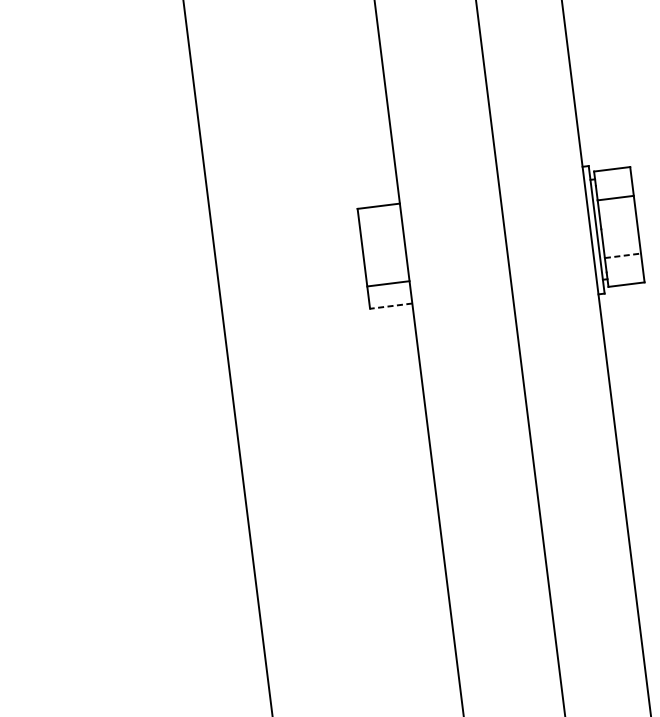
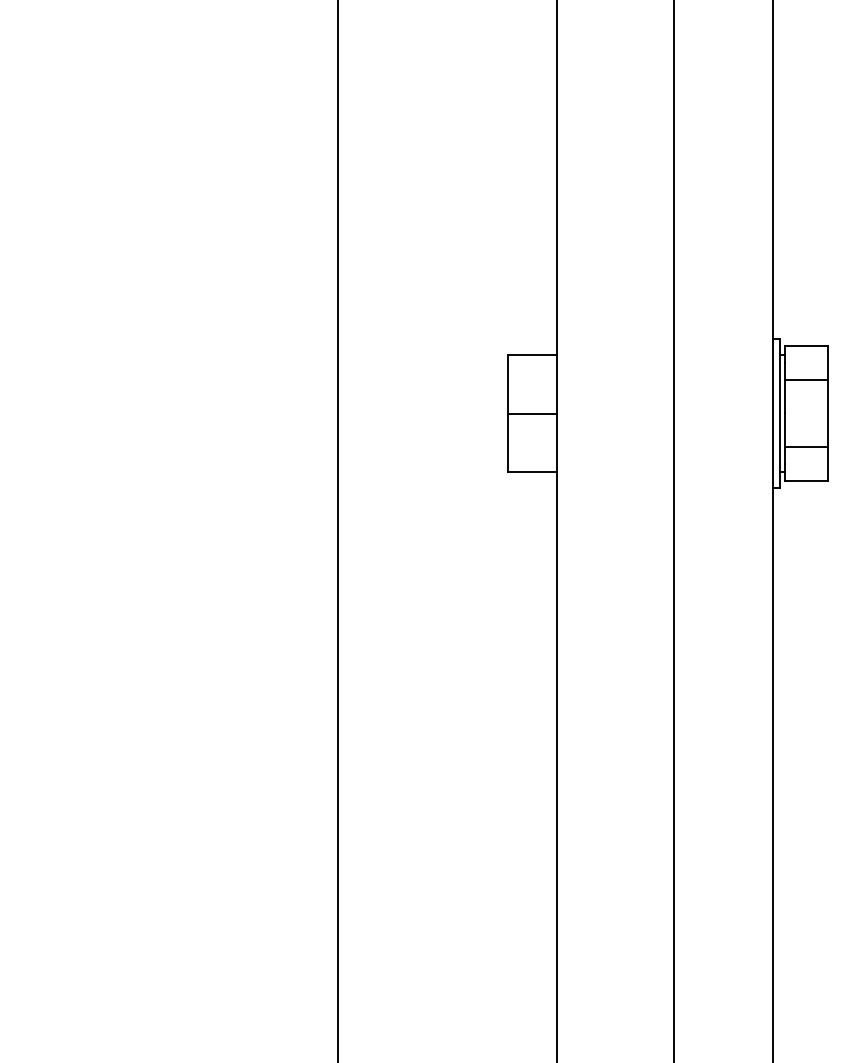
line: (622, 255) -> (806, 446), dashed -> solid
line: (388, 283) -> (532, 413), moved
line: (390, 306) -> (532, 471), dashed -> solid

